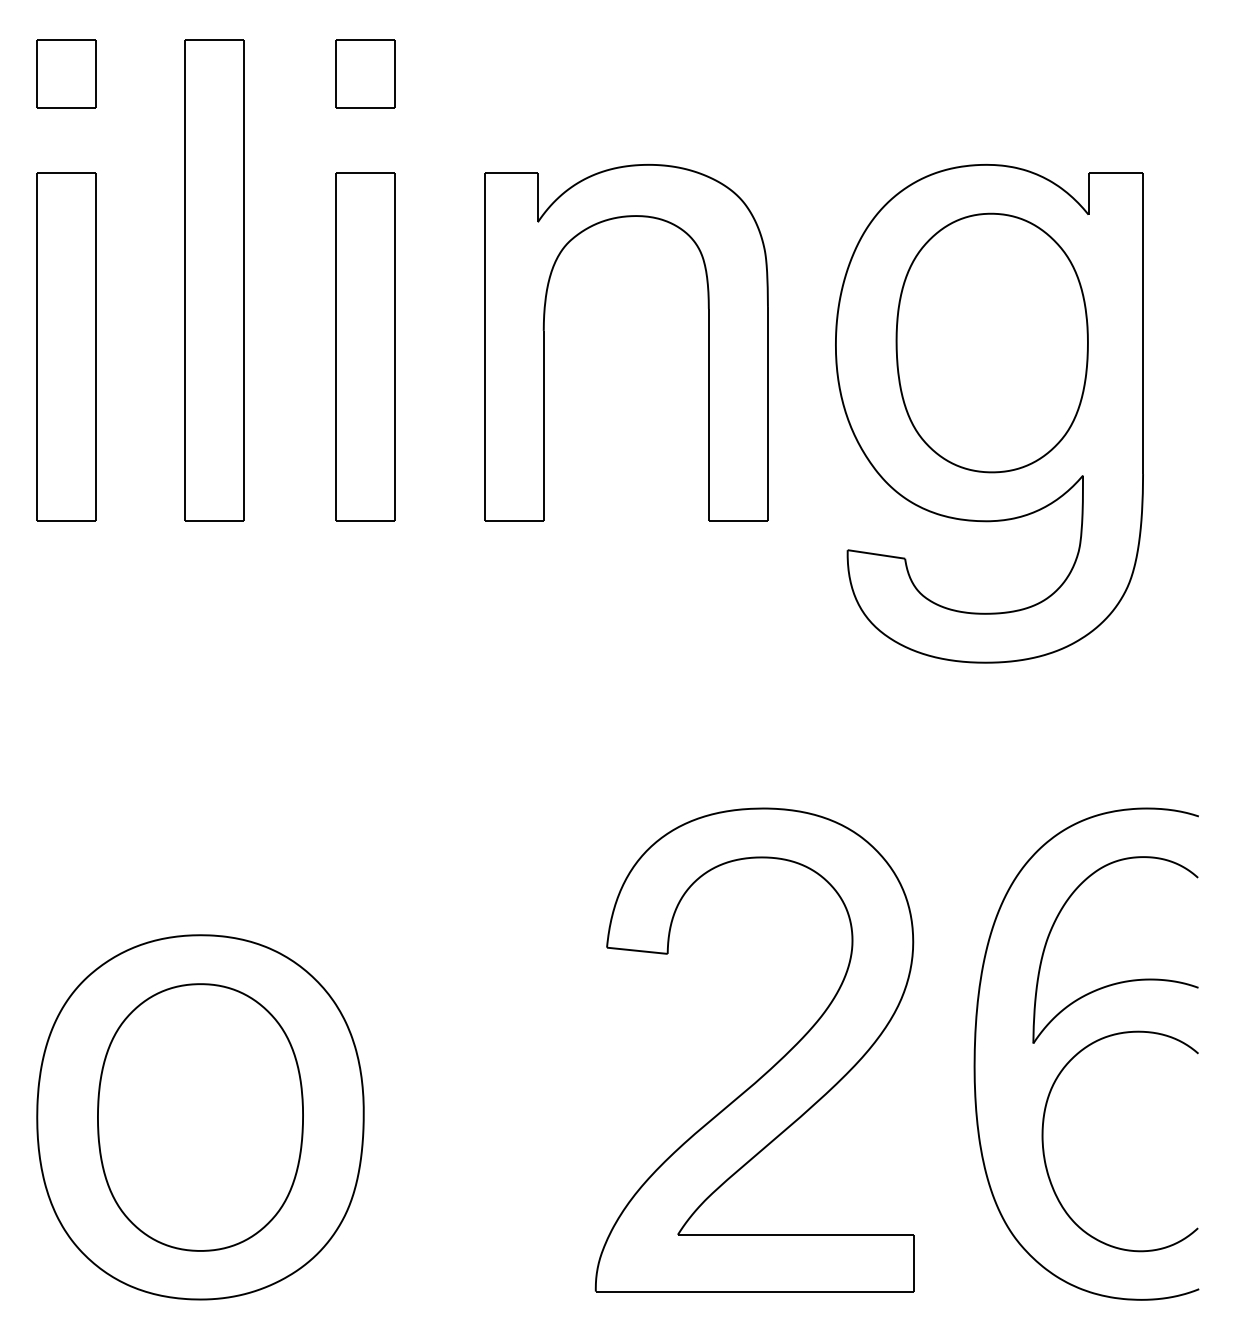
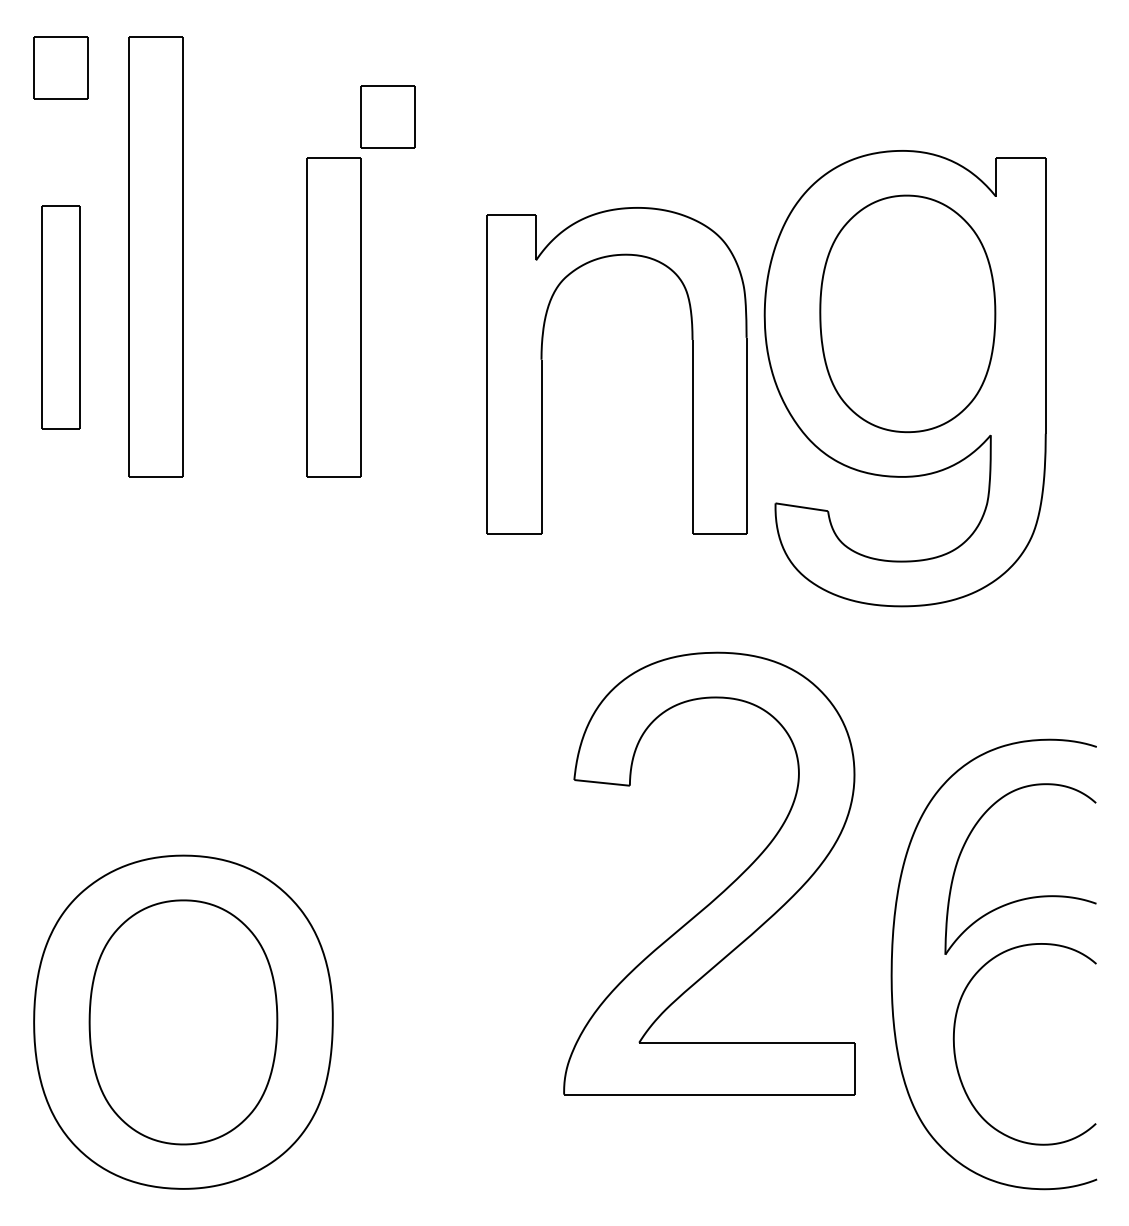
part: (364, 73) -> (387, 116), moved
part: (213, 280) -> (155, 256), moved
part: (544, 342) -> (542, 370), moved
part: (66, 346) -> (60, 317), size x0.7
part: (772, 1066) -> (725, 888), moved

